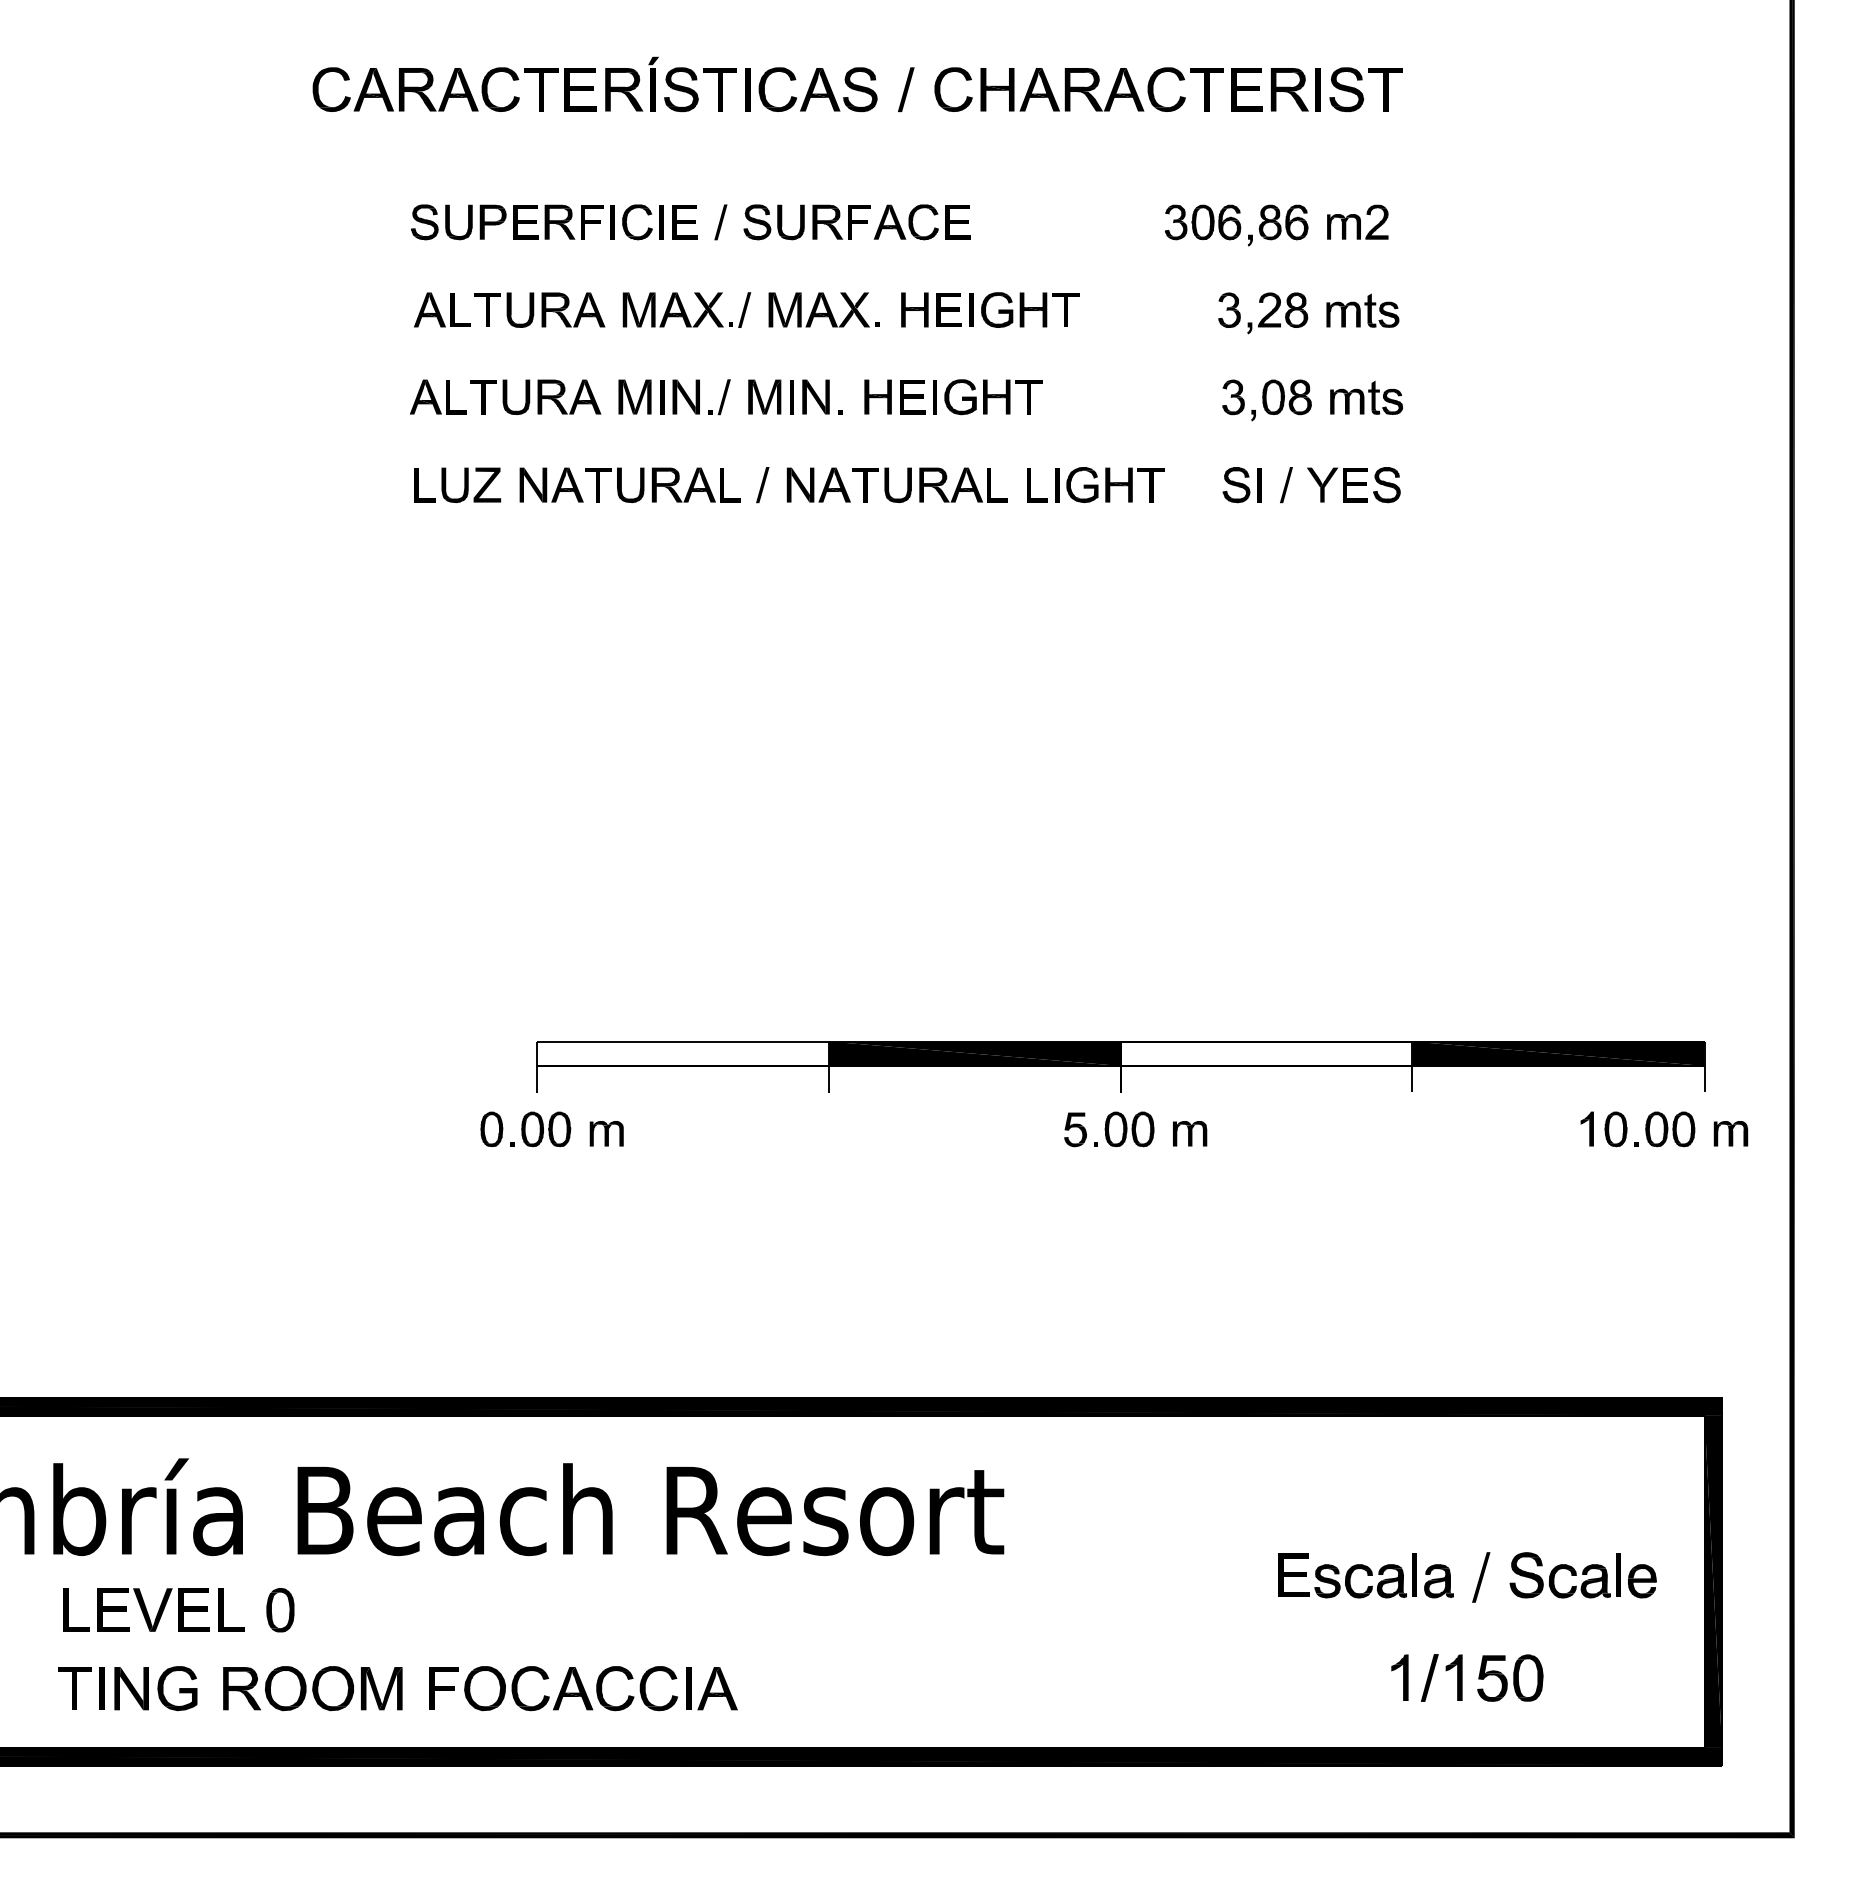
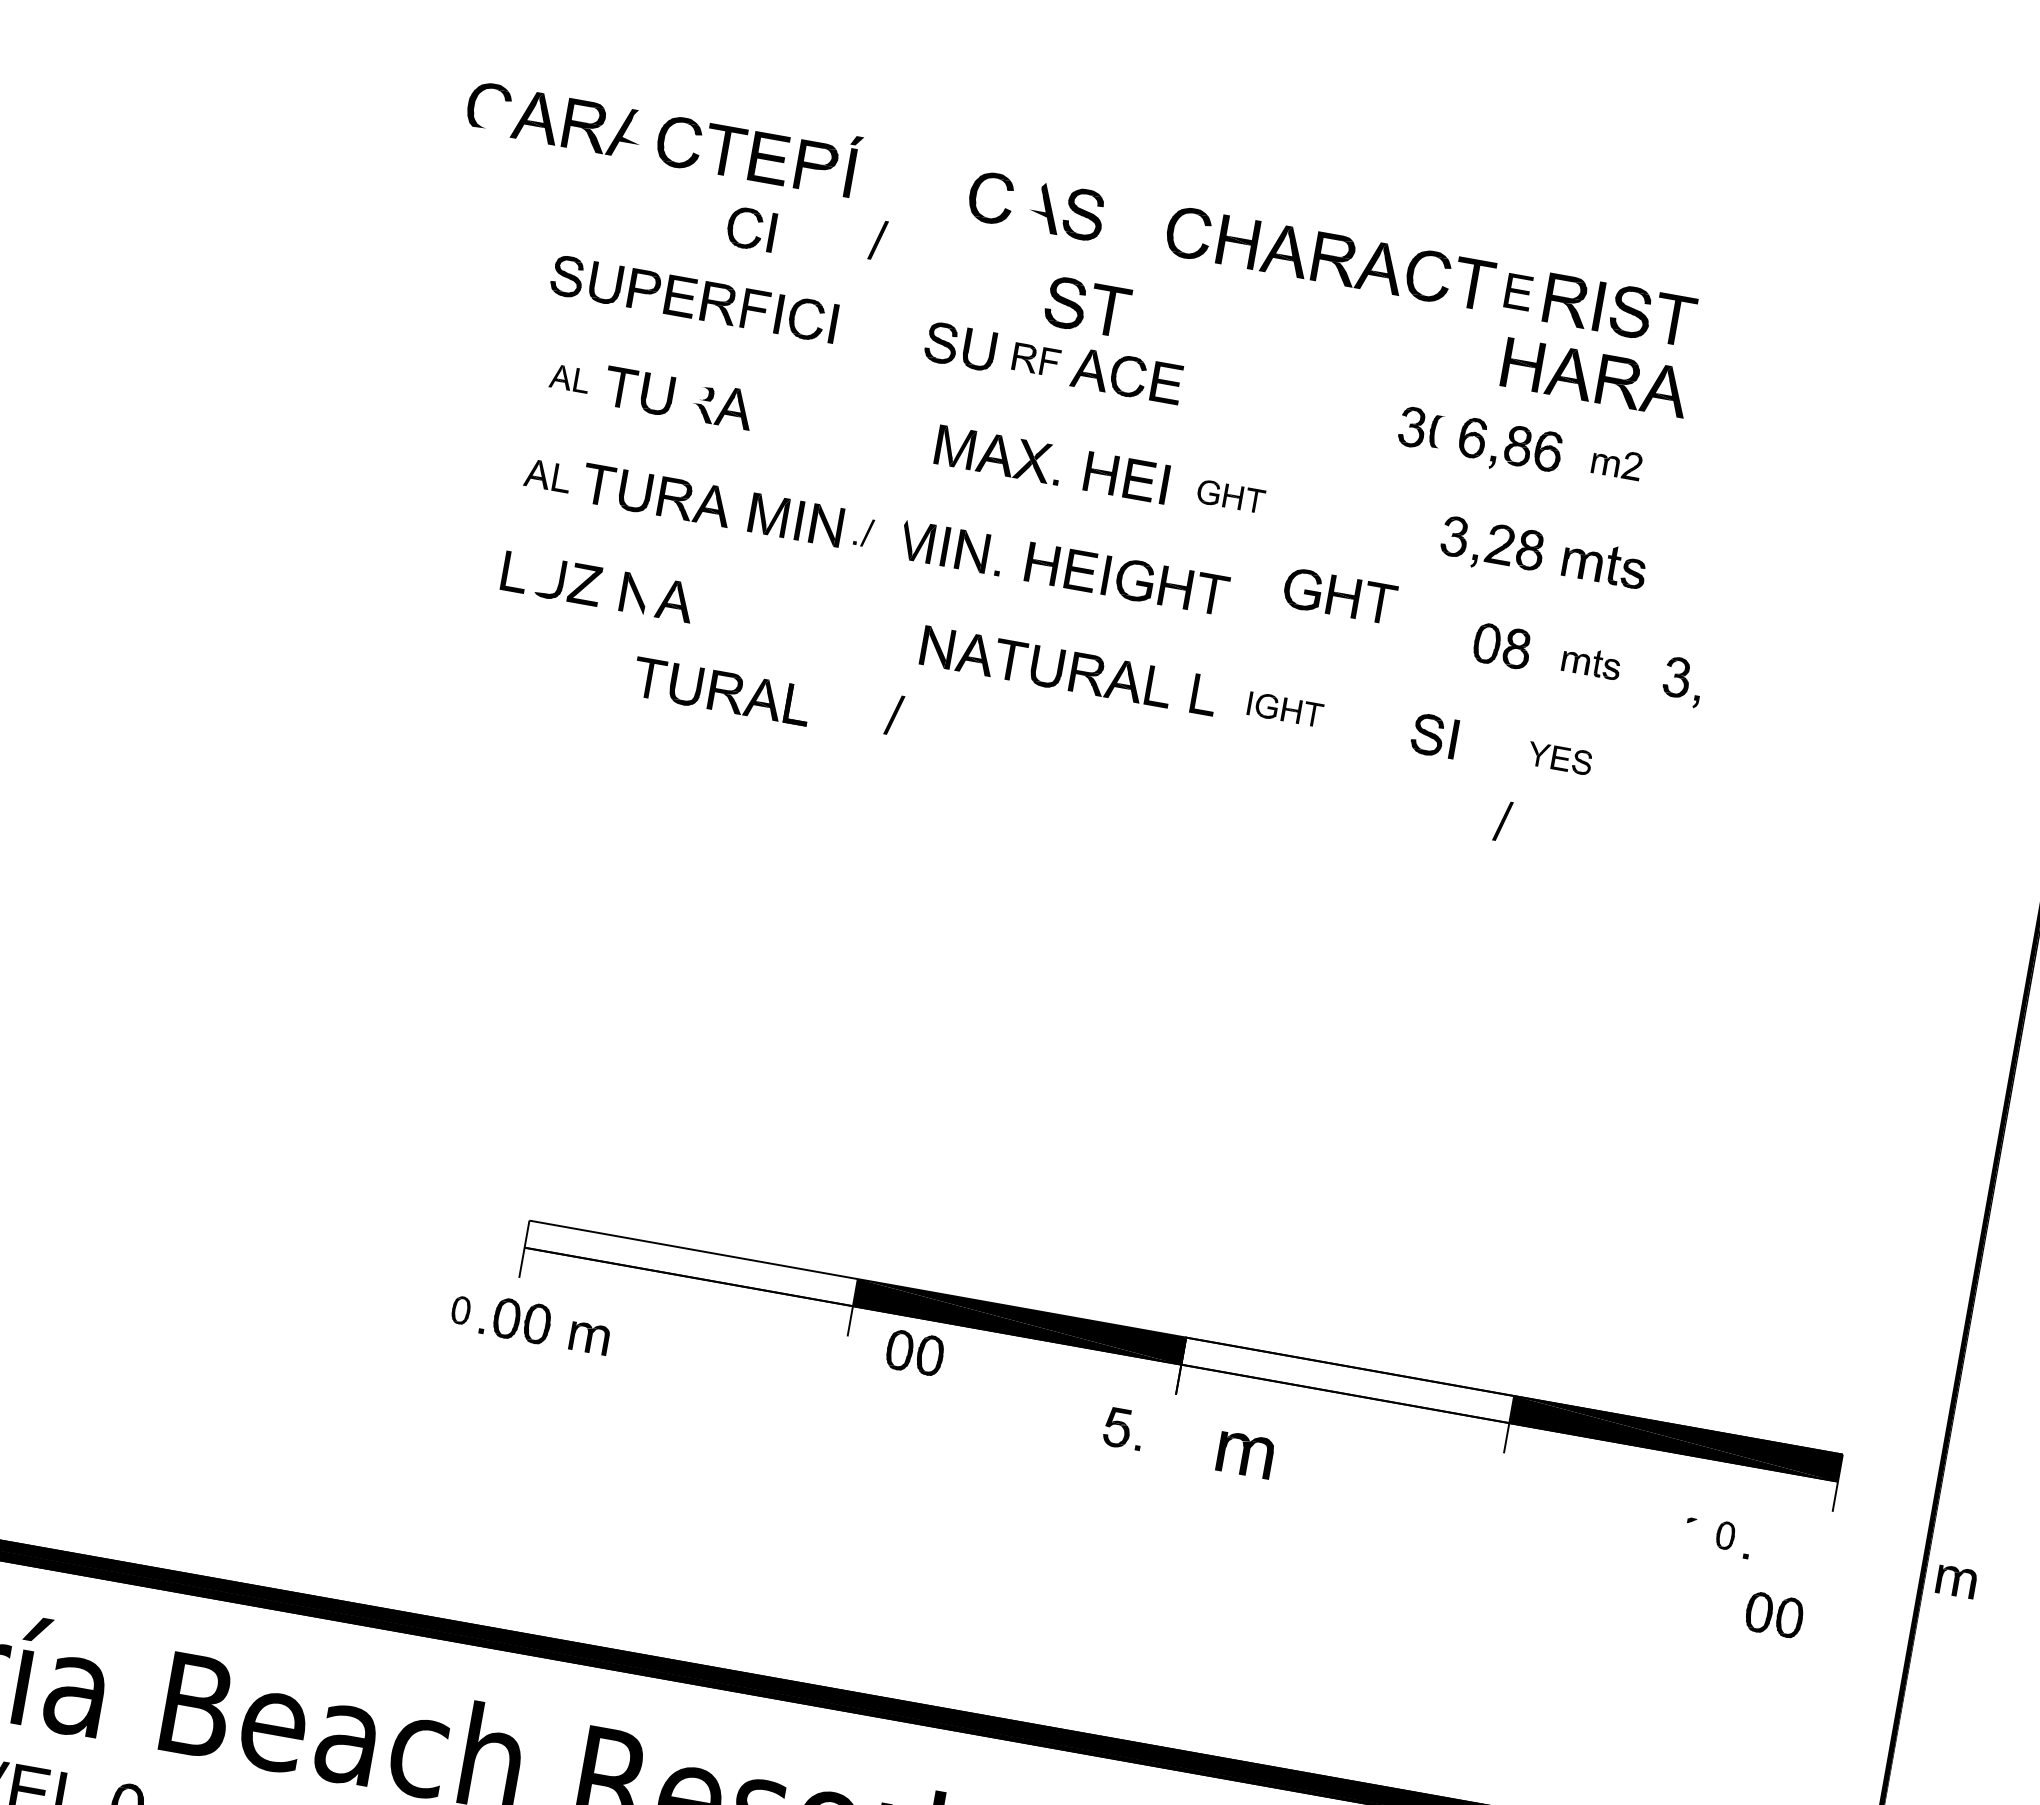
fill: (464, 89) -> (638, 135), removed
part: (700, 89) -> (1087, 306), moved
fill: (747, 89) -> (957, 191), removed
fill: (813, 89) -> (1031, 205), removed
fill: (905, 89) -> (1134, 223), removed
part: (1246, 89) -> (1518, 291), size x0.7
fill: (630, 101) -> (823, 181), removed
fill: (335, 104) -> (490, 126), removed
part: (1326, 151) -> (1595, 377), added
part: (581, 158) -> (756, 236), added
fill: (684, 221) -> (859, 327), removed
part: (841, 221) -> (1036, 359), size x0.7
part: (1357, 221) -> (1616, 462), size x0.7
line: (720, 222) -> (877, 240), moved
fill: (1204, 222) -> (1444, 433), removed
part: (442, 309) -> (569, 378), size x0.6
fill: (554, 309) -> (695, 400), removed
part: (686, 309) -> (844, 427), removed
part: (1030, 309) -> (1231, 496), size x0.6
part: (1139, 379) -> (1339, 596), added
part: (438, 396) -> (547, 475), size x0.7
fill: (751, 396) -> (900, 537), removed
part: (719, 397) -> (863, 532), size x0.7
part: (1366, 397) -> (1591, 662), size x0.7
part: (1238, 400) -> (1682, 681), moved
fill: (447, 483) -> (540, 574), removed
fill: (544, 484) -> (649, 595), removed
part: (662, 485) -> (721, 691), moved
line: (762, 485) -> (893, 715), moved
part: (1109, 485) -> (1284, 709), size x0.6
line: (1286, 485) -> (1502, 821), moved
part: (1353, 485) -> (1559, 758), size x0.6
fill: (1588, 1128) -> (1694, 1529), removed
part: (491, 1129) -> (460, 1310), size x0.7
part: (1129, 1129) -> (915, 1353), moved
part: (1615, 1129) -> (1725, 1535), size x0.7
part: (1670, 1129) -> (1774, 1615), moved
part: (1190, 1133) -> (1246, 1454), size x1.4
part: (1730, 1133) -> (1956, 1581), moved

